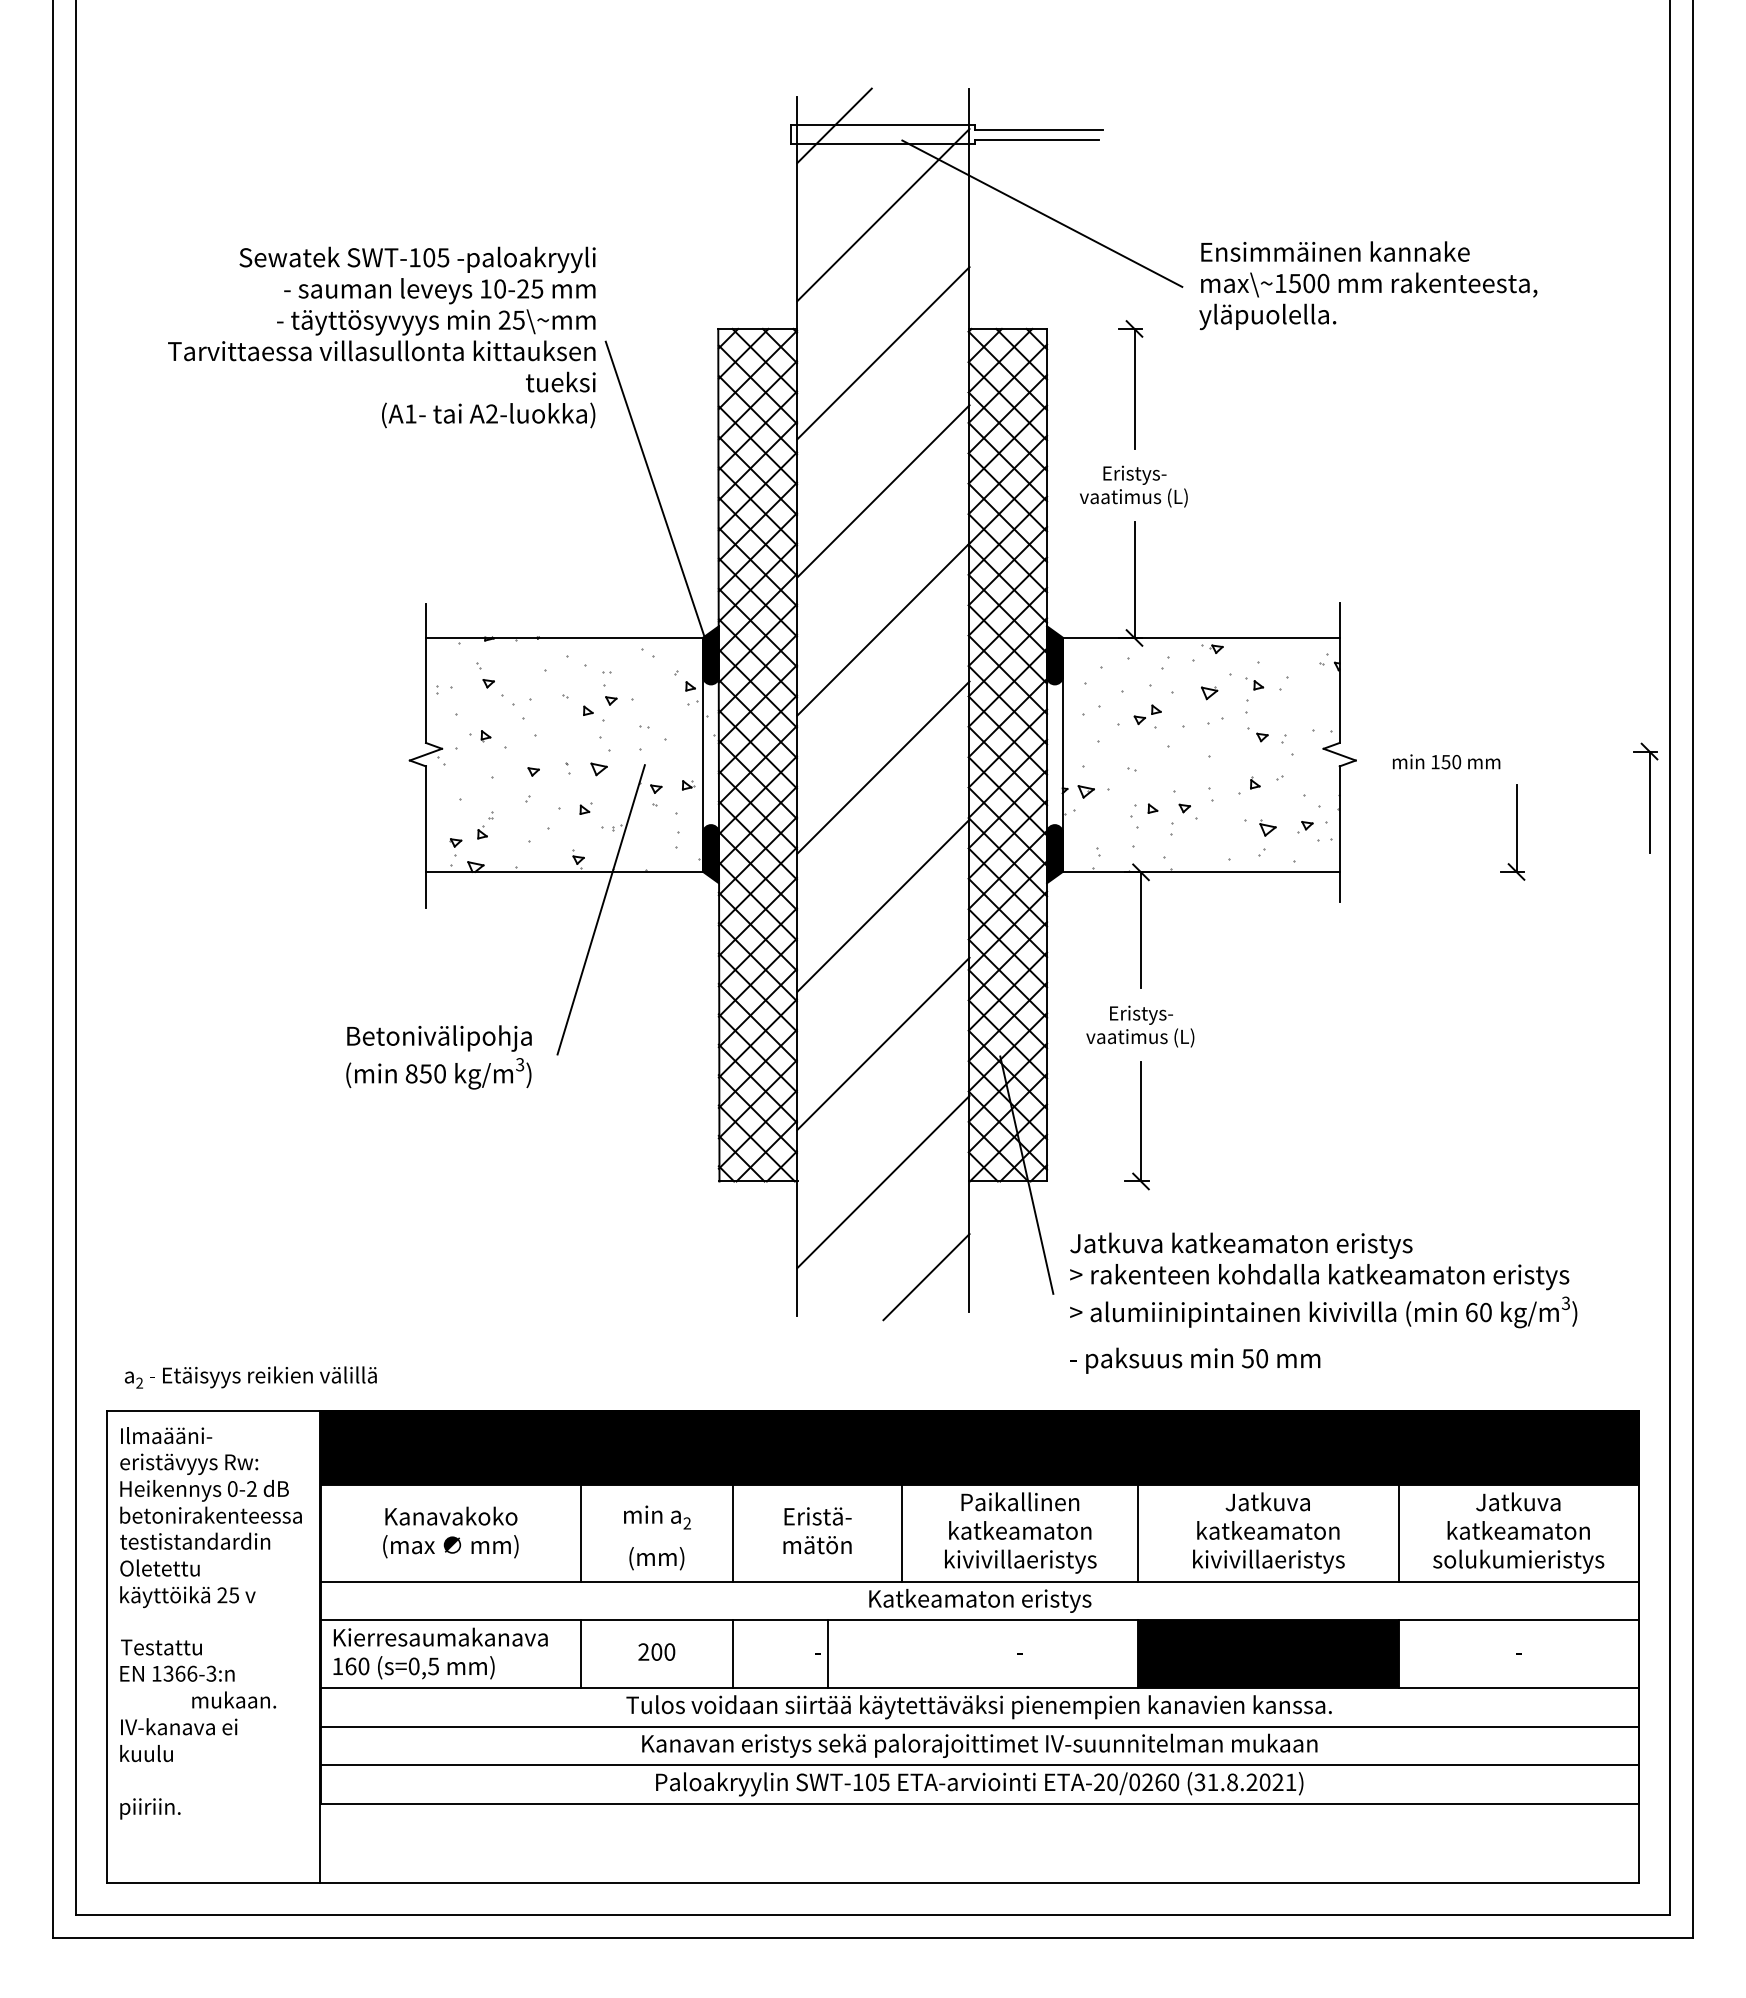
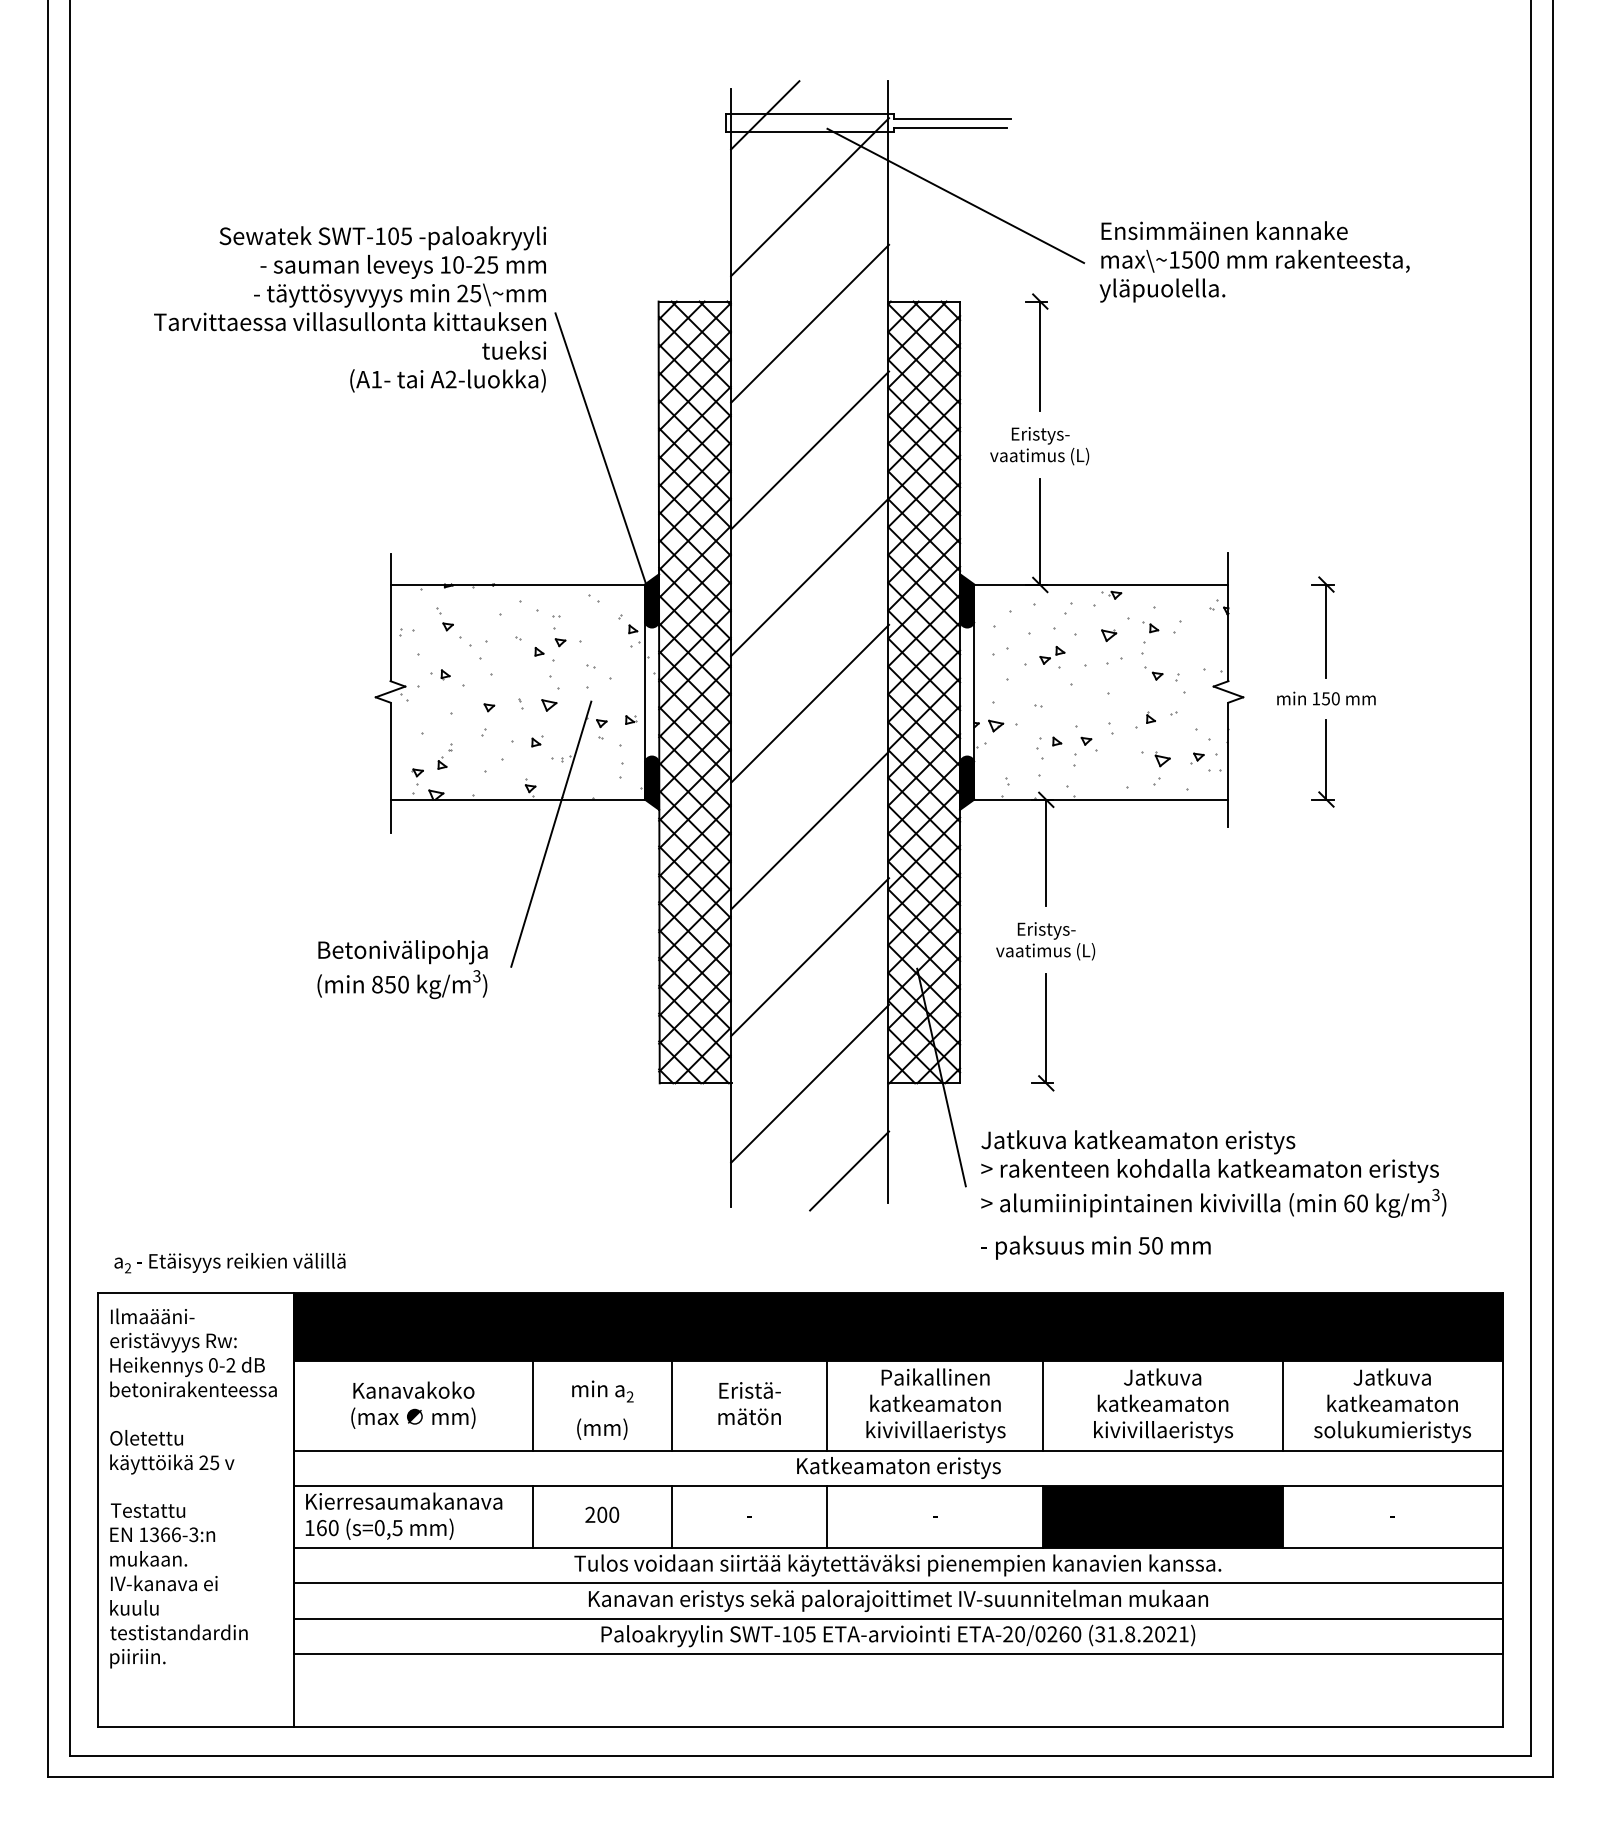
part: (1645, 797) -> (1322, 626), moved
part: (1512, 832) -> (1322, 763), moved
text: (195, 1540) -> (179, 1631), moved
line: (828, 1654) -> (827, 1517), moved
text: (234, 1699) -> (148, 1558), moved

